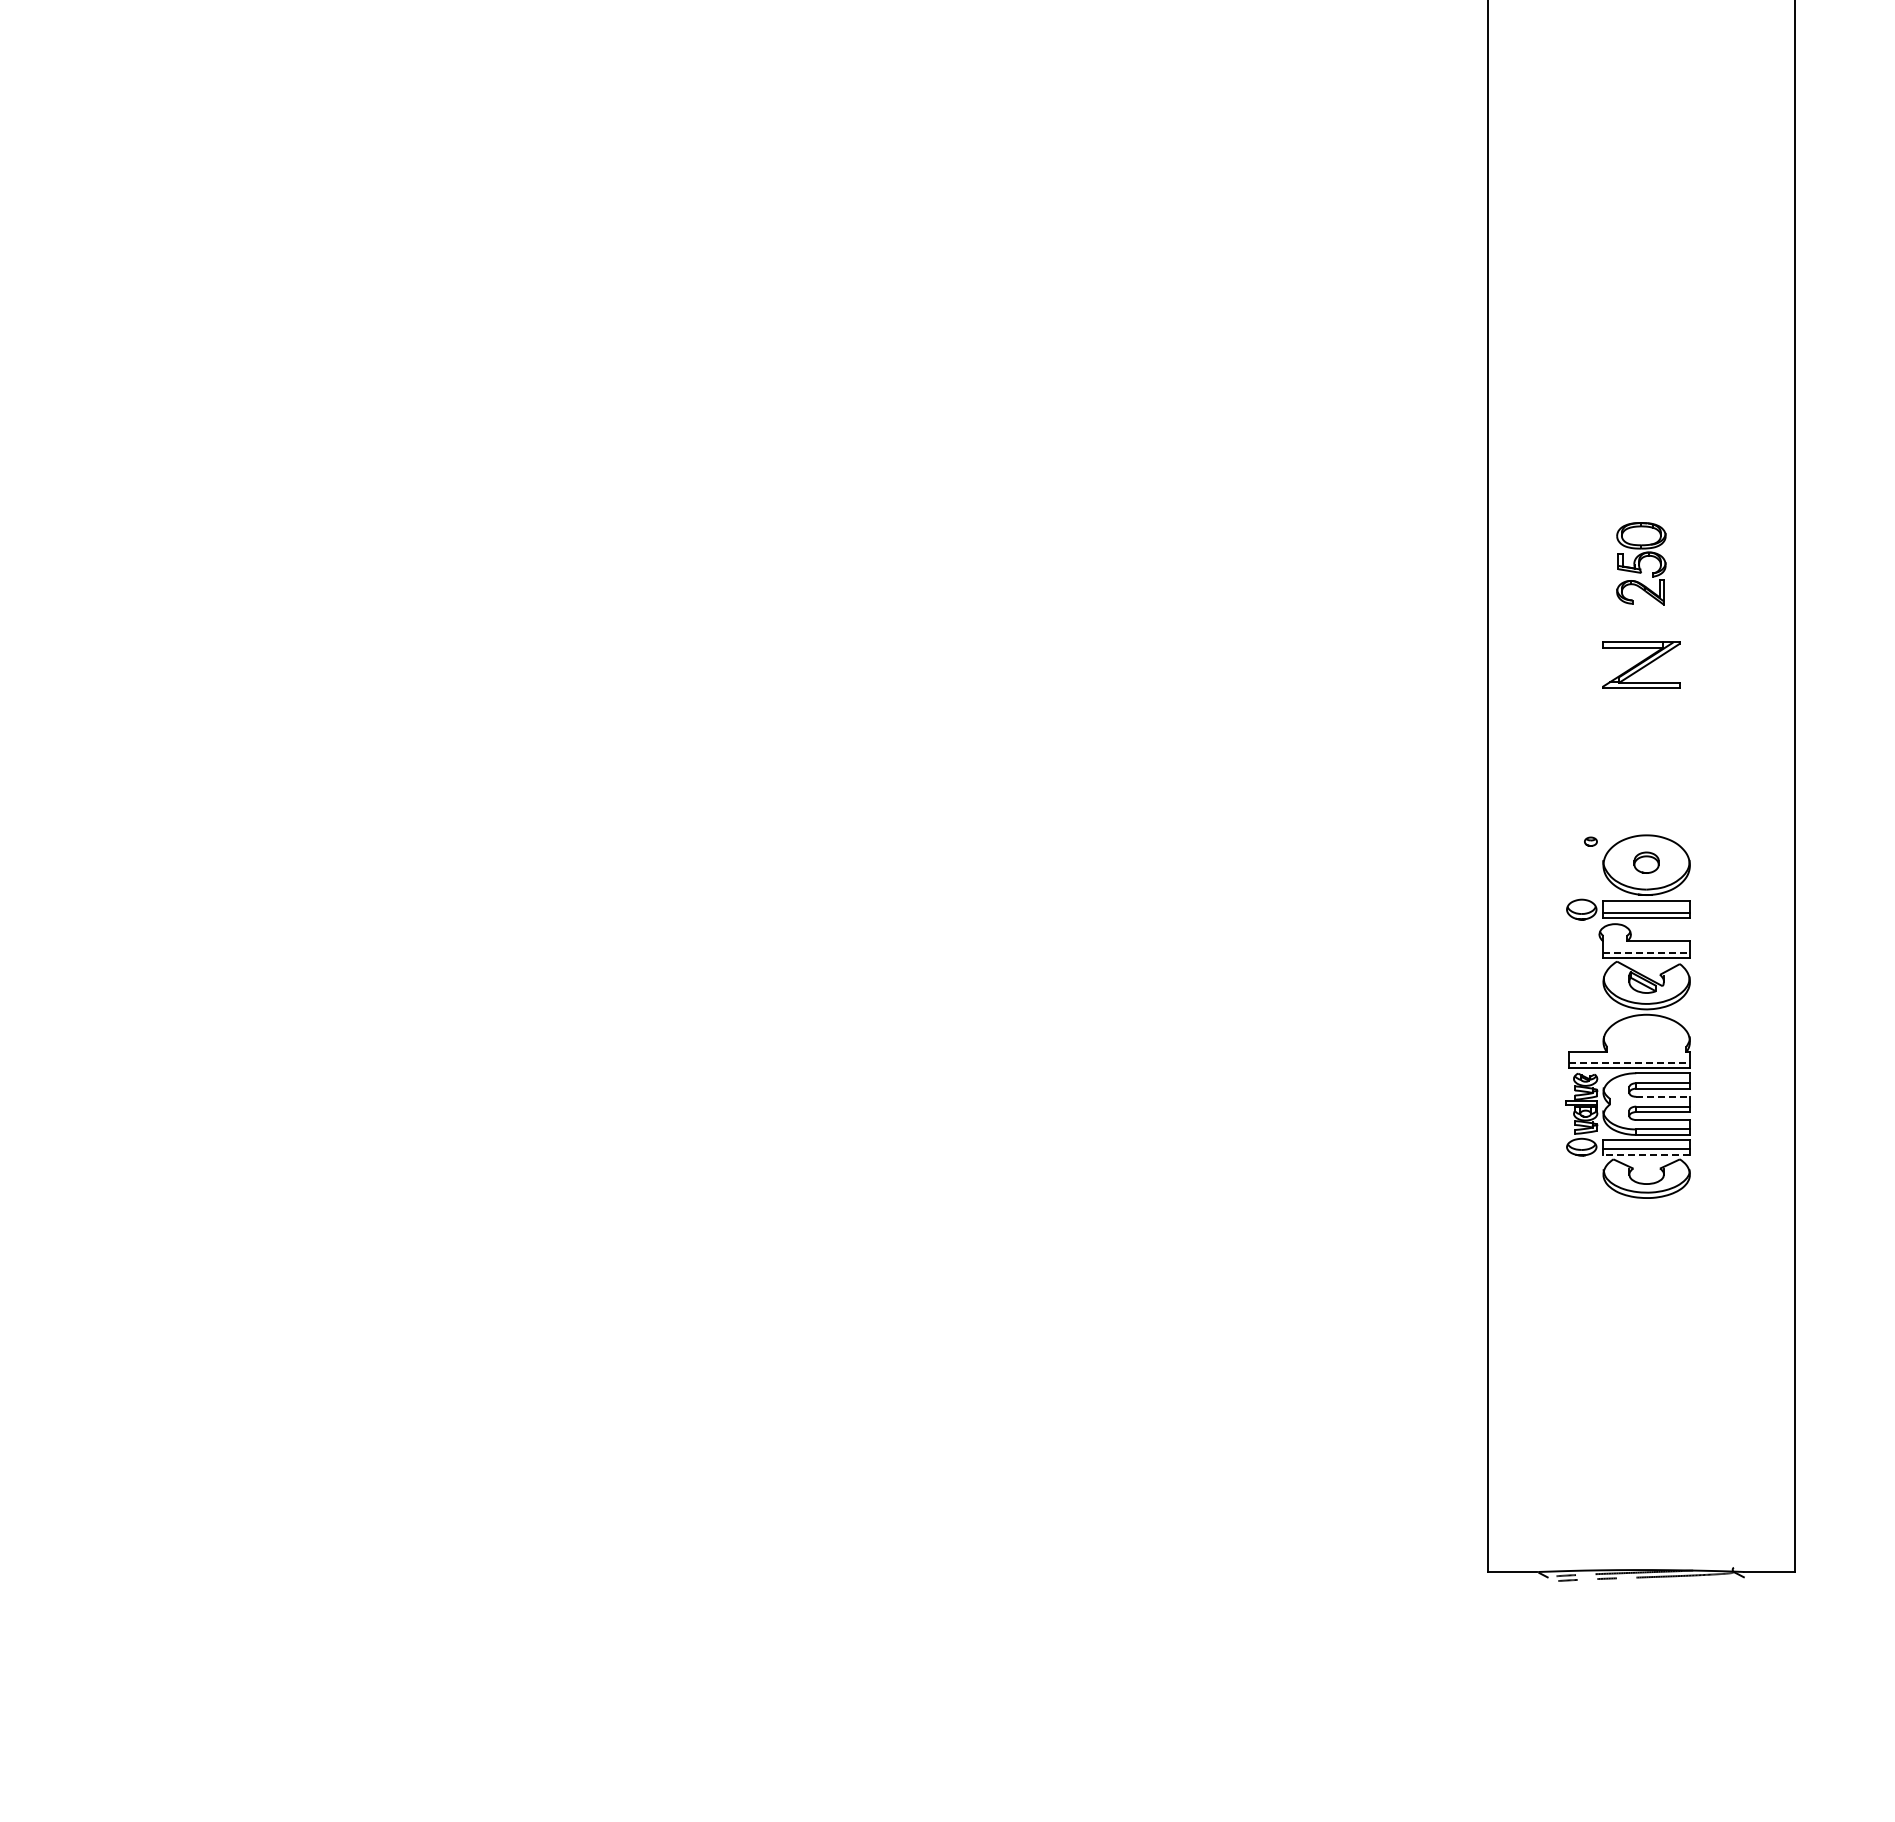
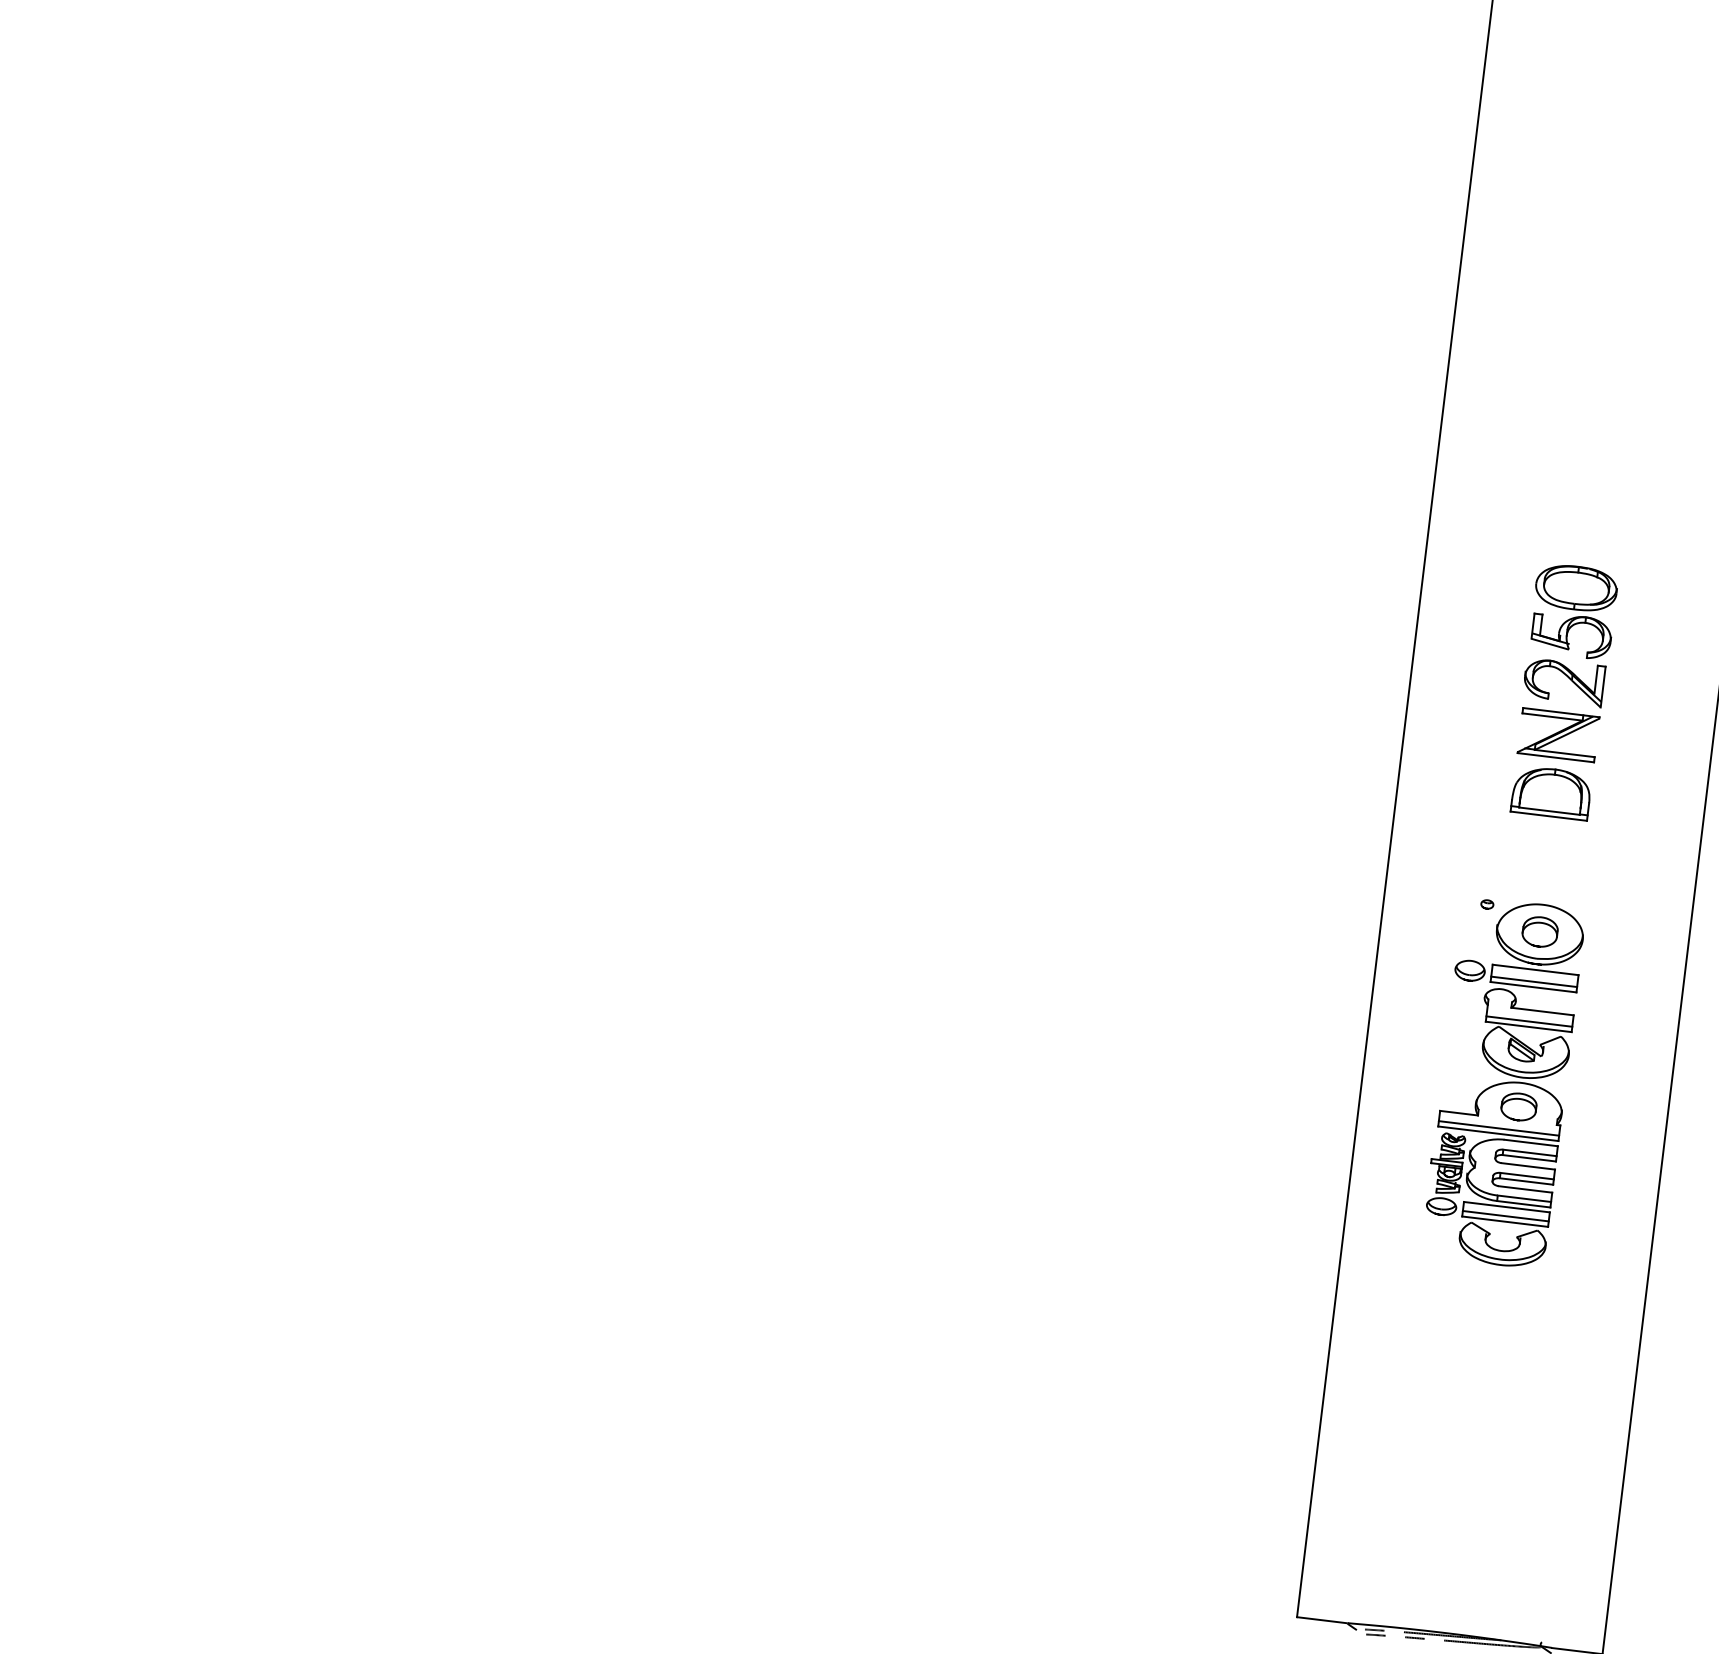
part: (1641, 563) -> (1571, 634), size x1.67
part: (1641, 722) -> (1551, 792), added
part: (1646, 862) -> (1540, 931), size x1.43
line: (1647, 952) -> (1530, 1021), dashed -> solid
part: (1646, 1038) -> (1518, 1106), added
line: (1629, 1062) -> (1499, 1128), dashed -> solid
line: (1663, 1096) -> (1528, 1166), dashed -> solid
line: (1646, 1154) -> (1504, 1221), dashed -> solid

